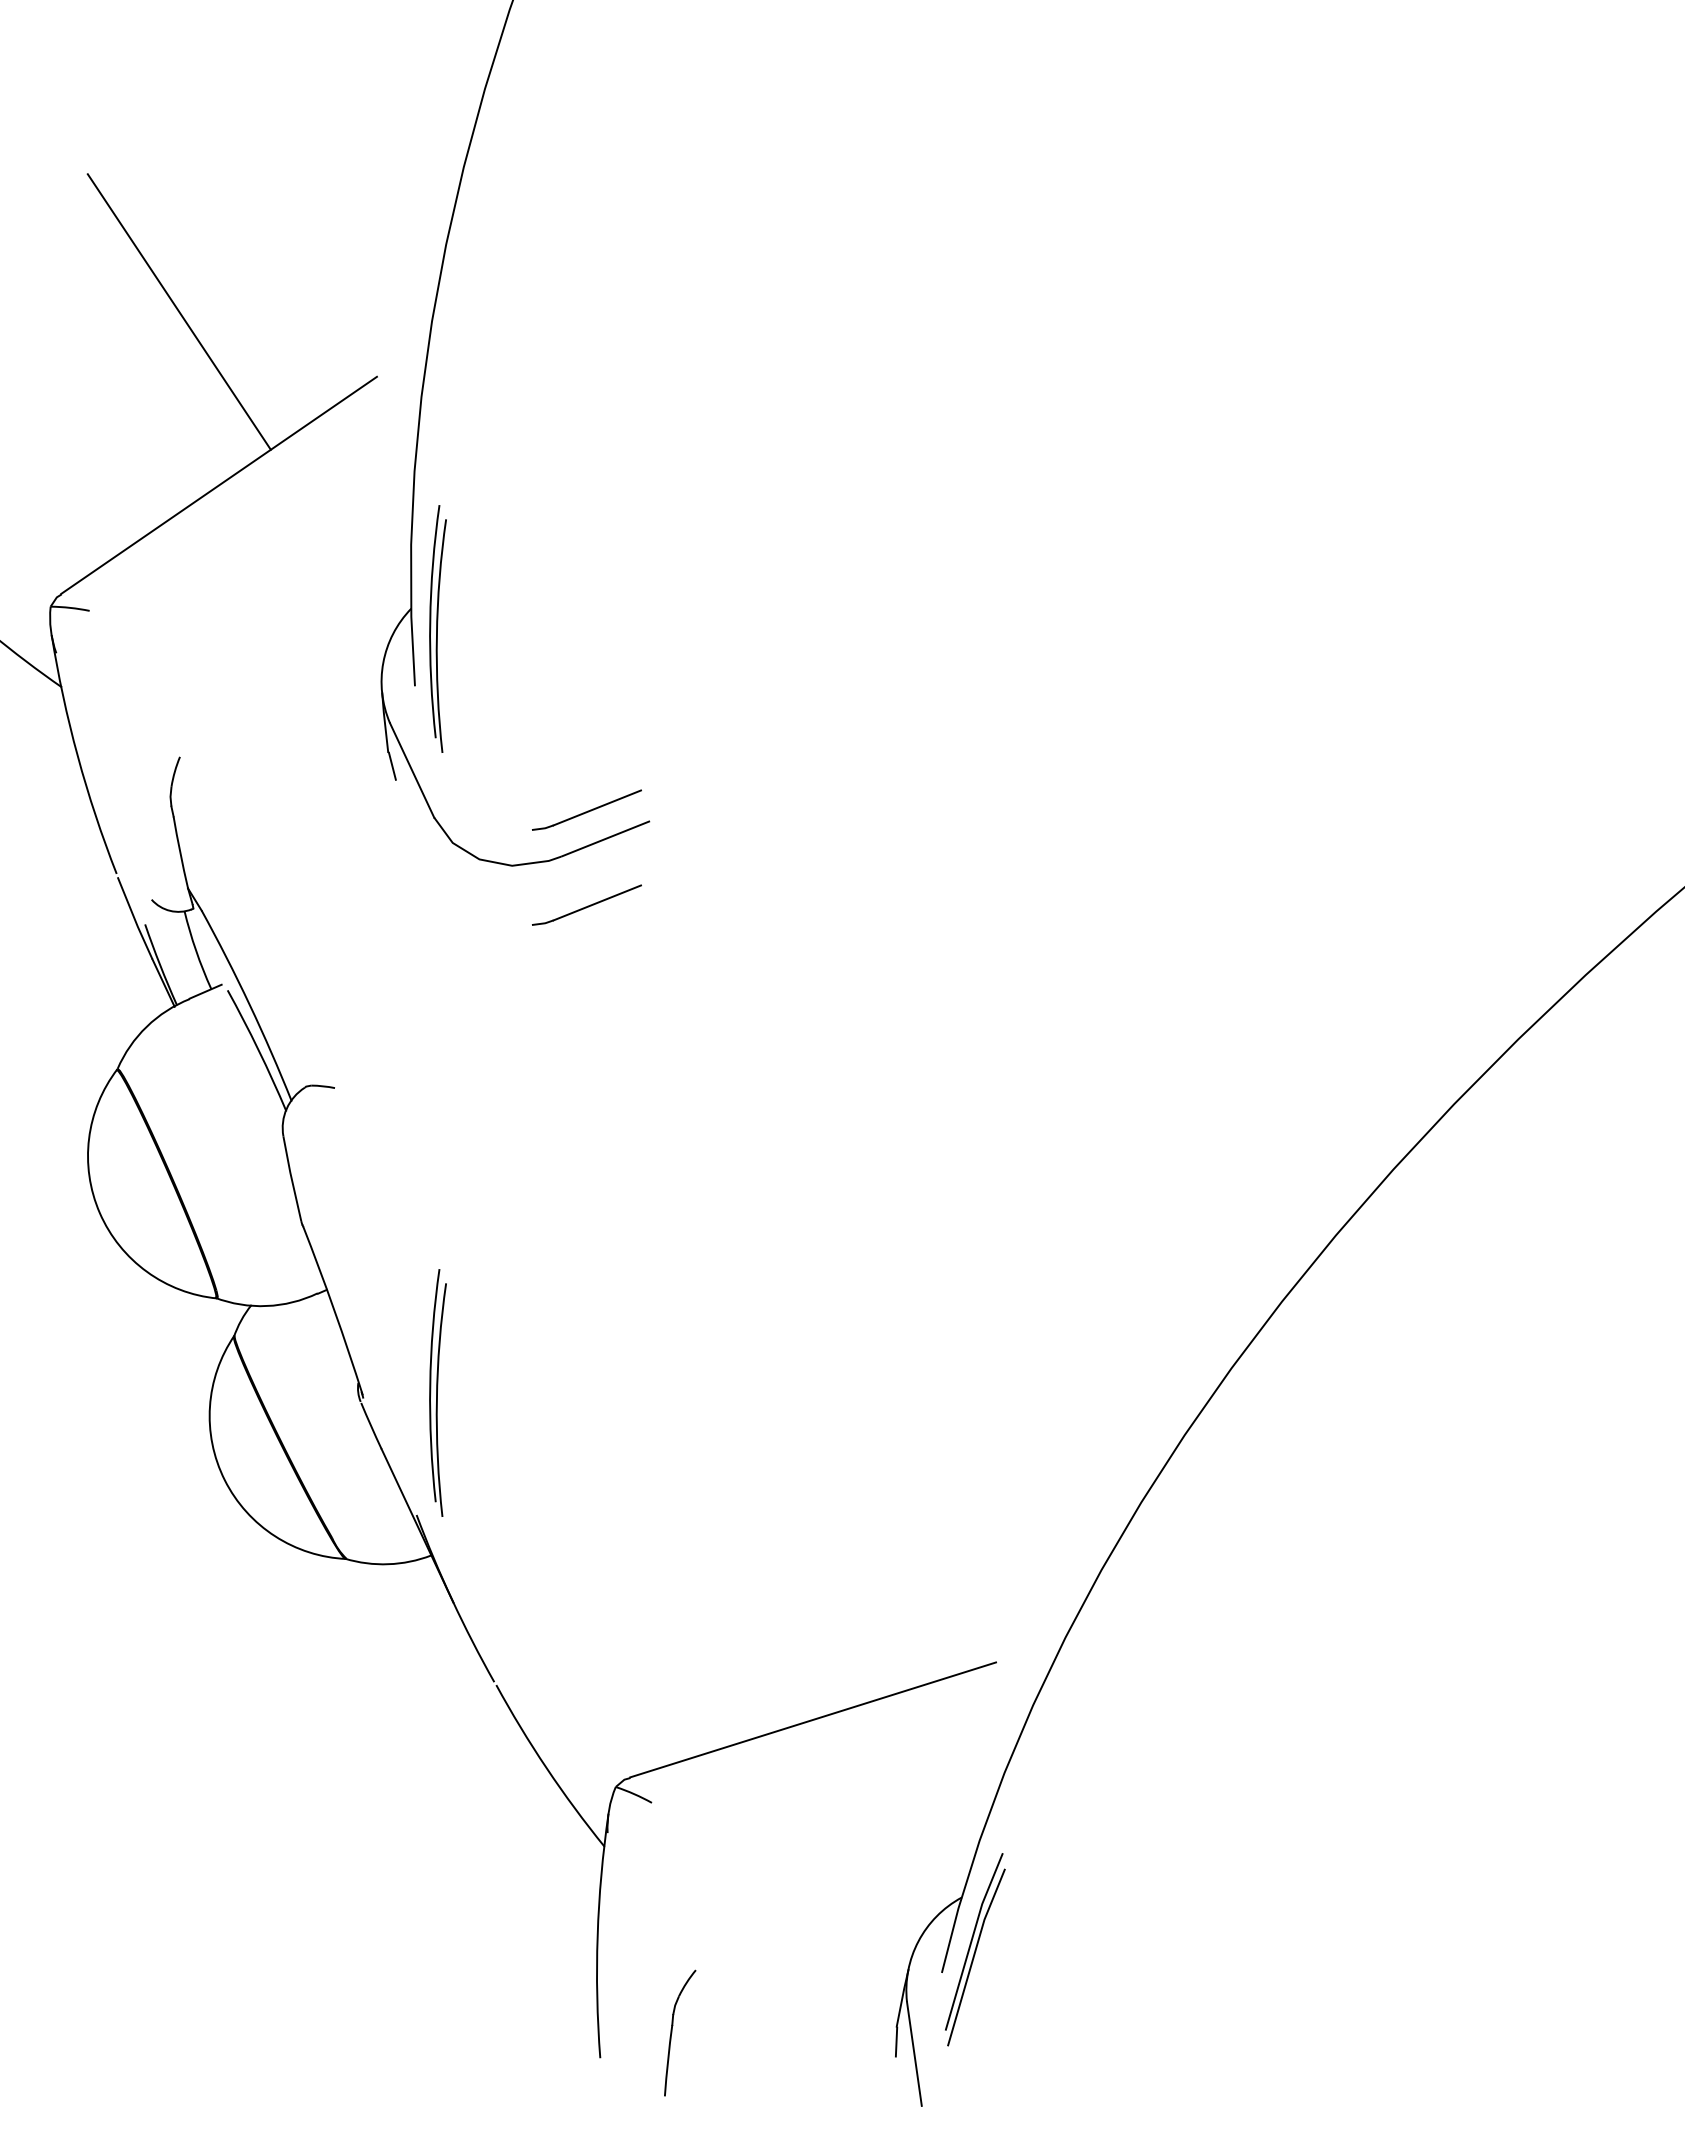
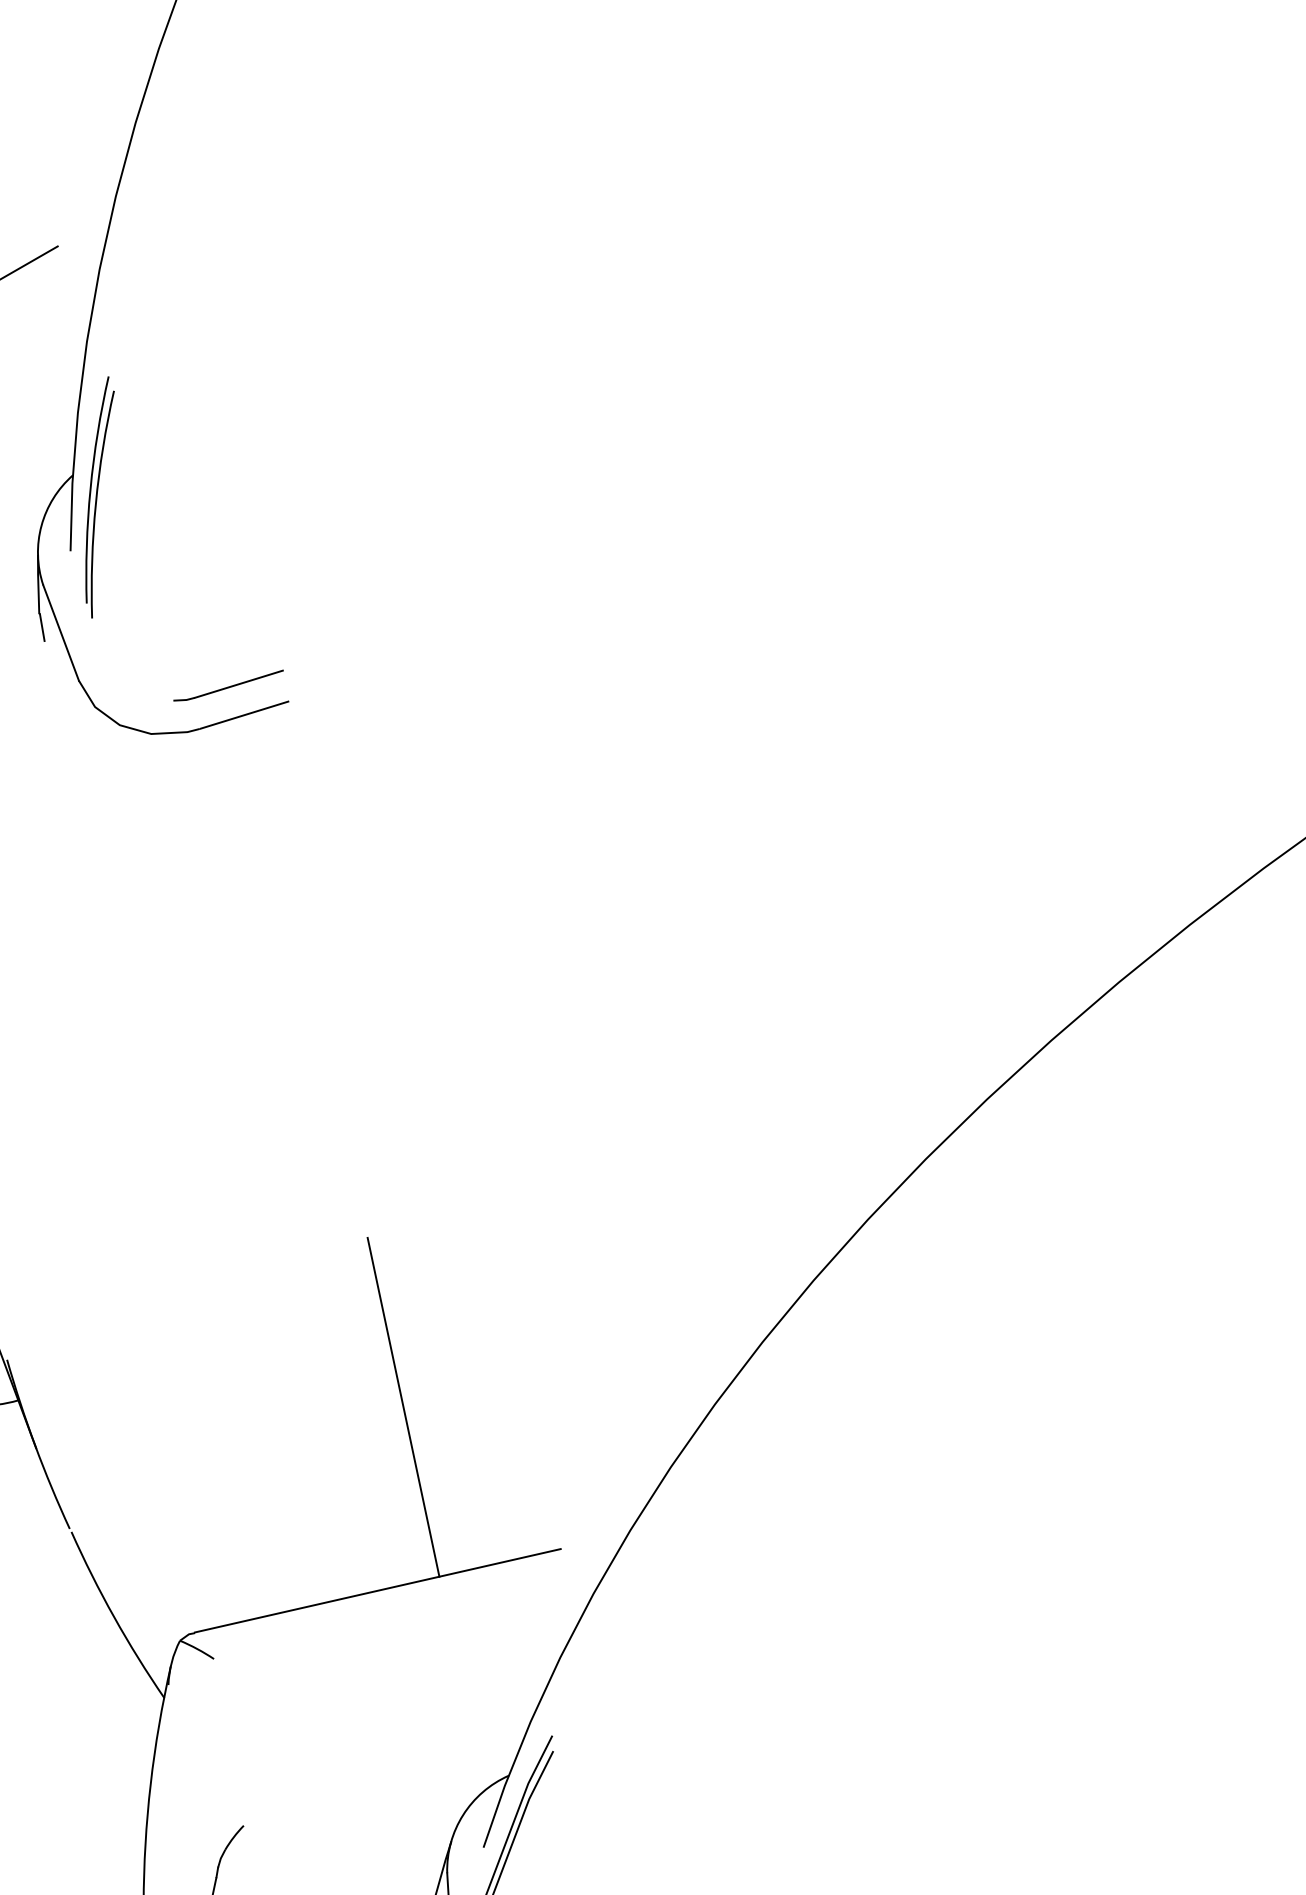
part: (586, 904) -> (220, 777), removed
part: (437, 1392) -> (37, 1241), removed
line: (823, 1530) -> (402, 1406), added

